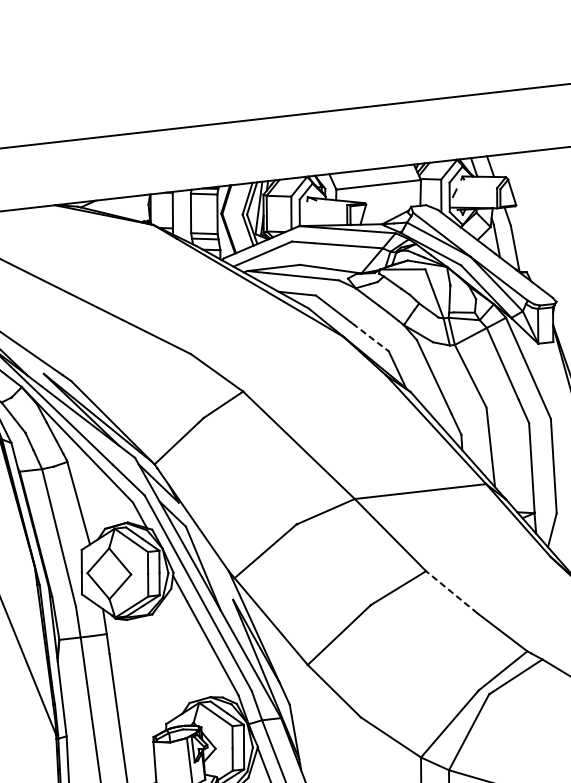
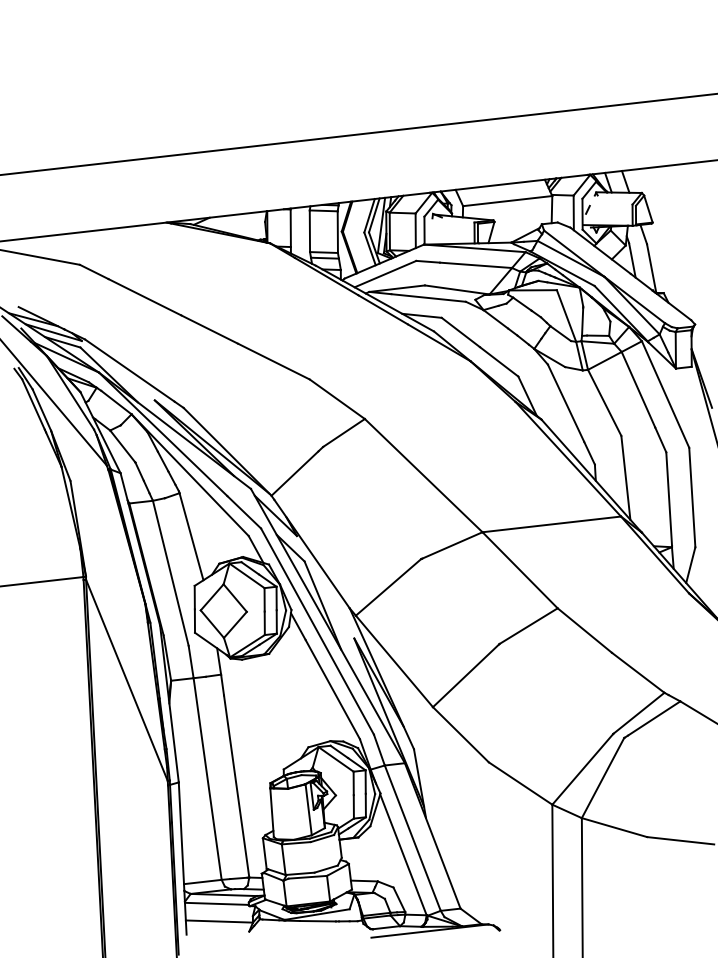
line: (370, 337) -> (499, 362), dashed -> solid
line: (451, 592) -> (584, 630), dashed -> solid

